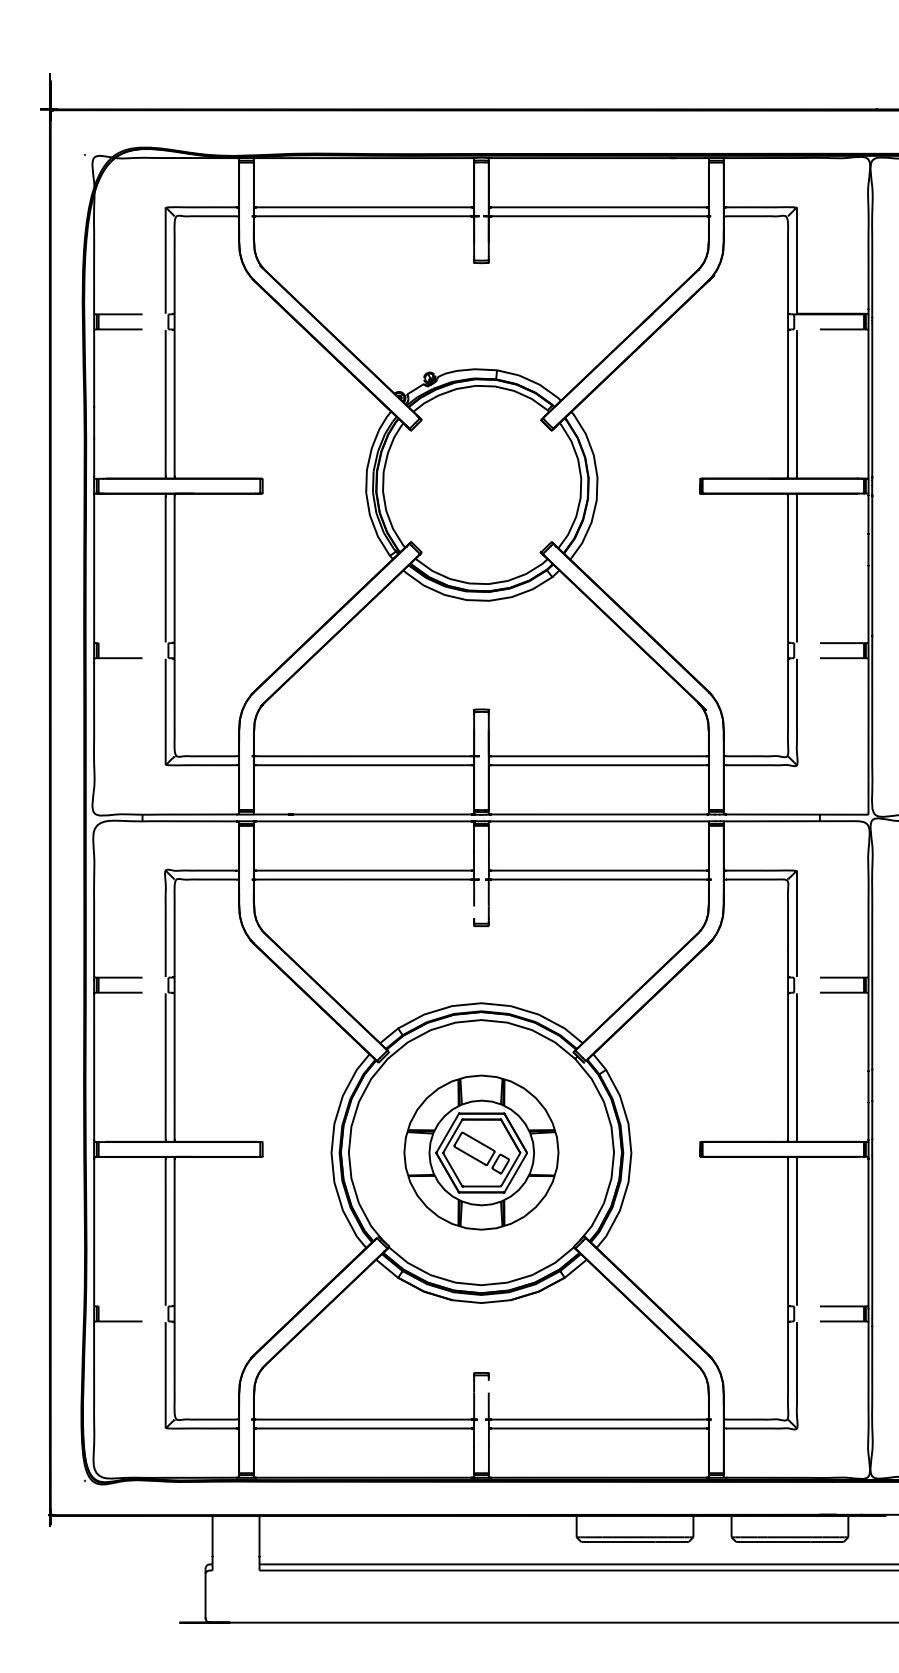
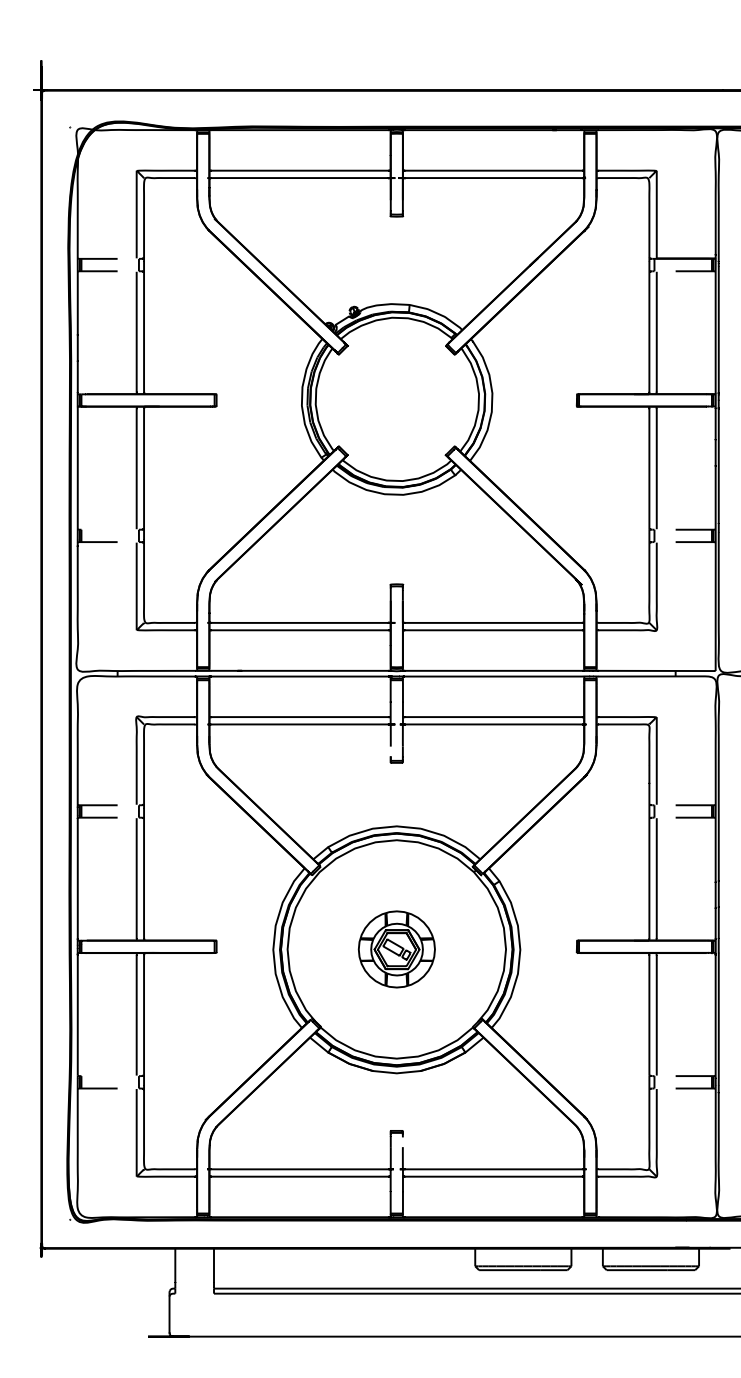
part: (481, 1152) -> (396, 949), size x0.6

